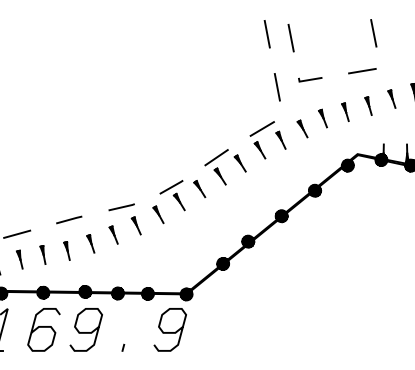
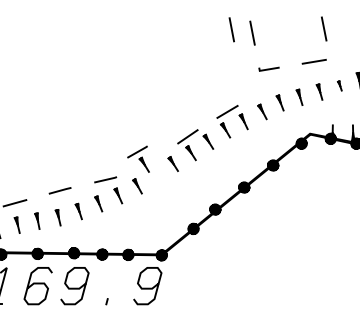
line: (276, 87) -> (239, 75), removed
part: (391, 98) -> (339, 85), size x0.6
part: (172, 195) -> (138, 159), moved

